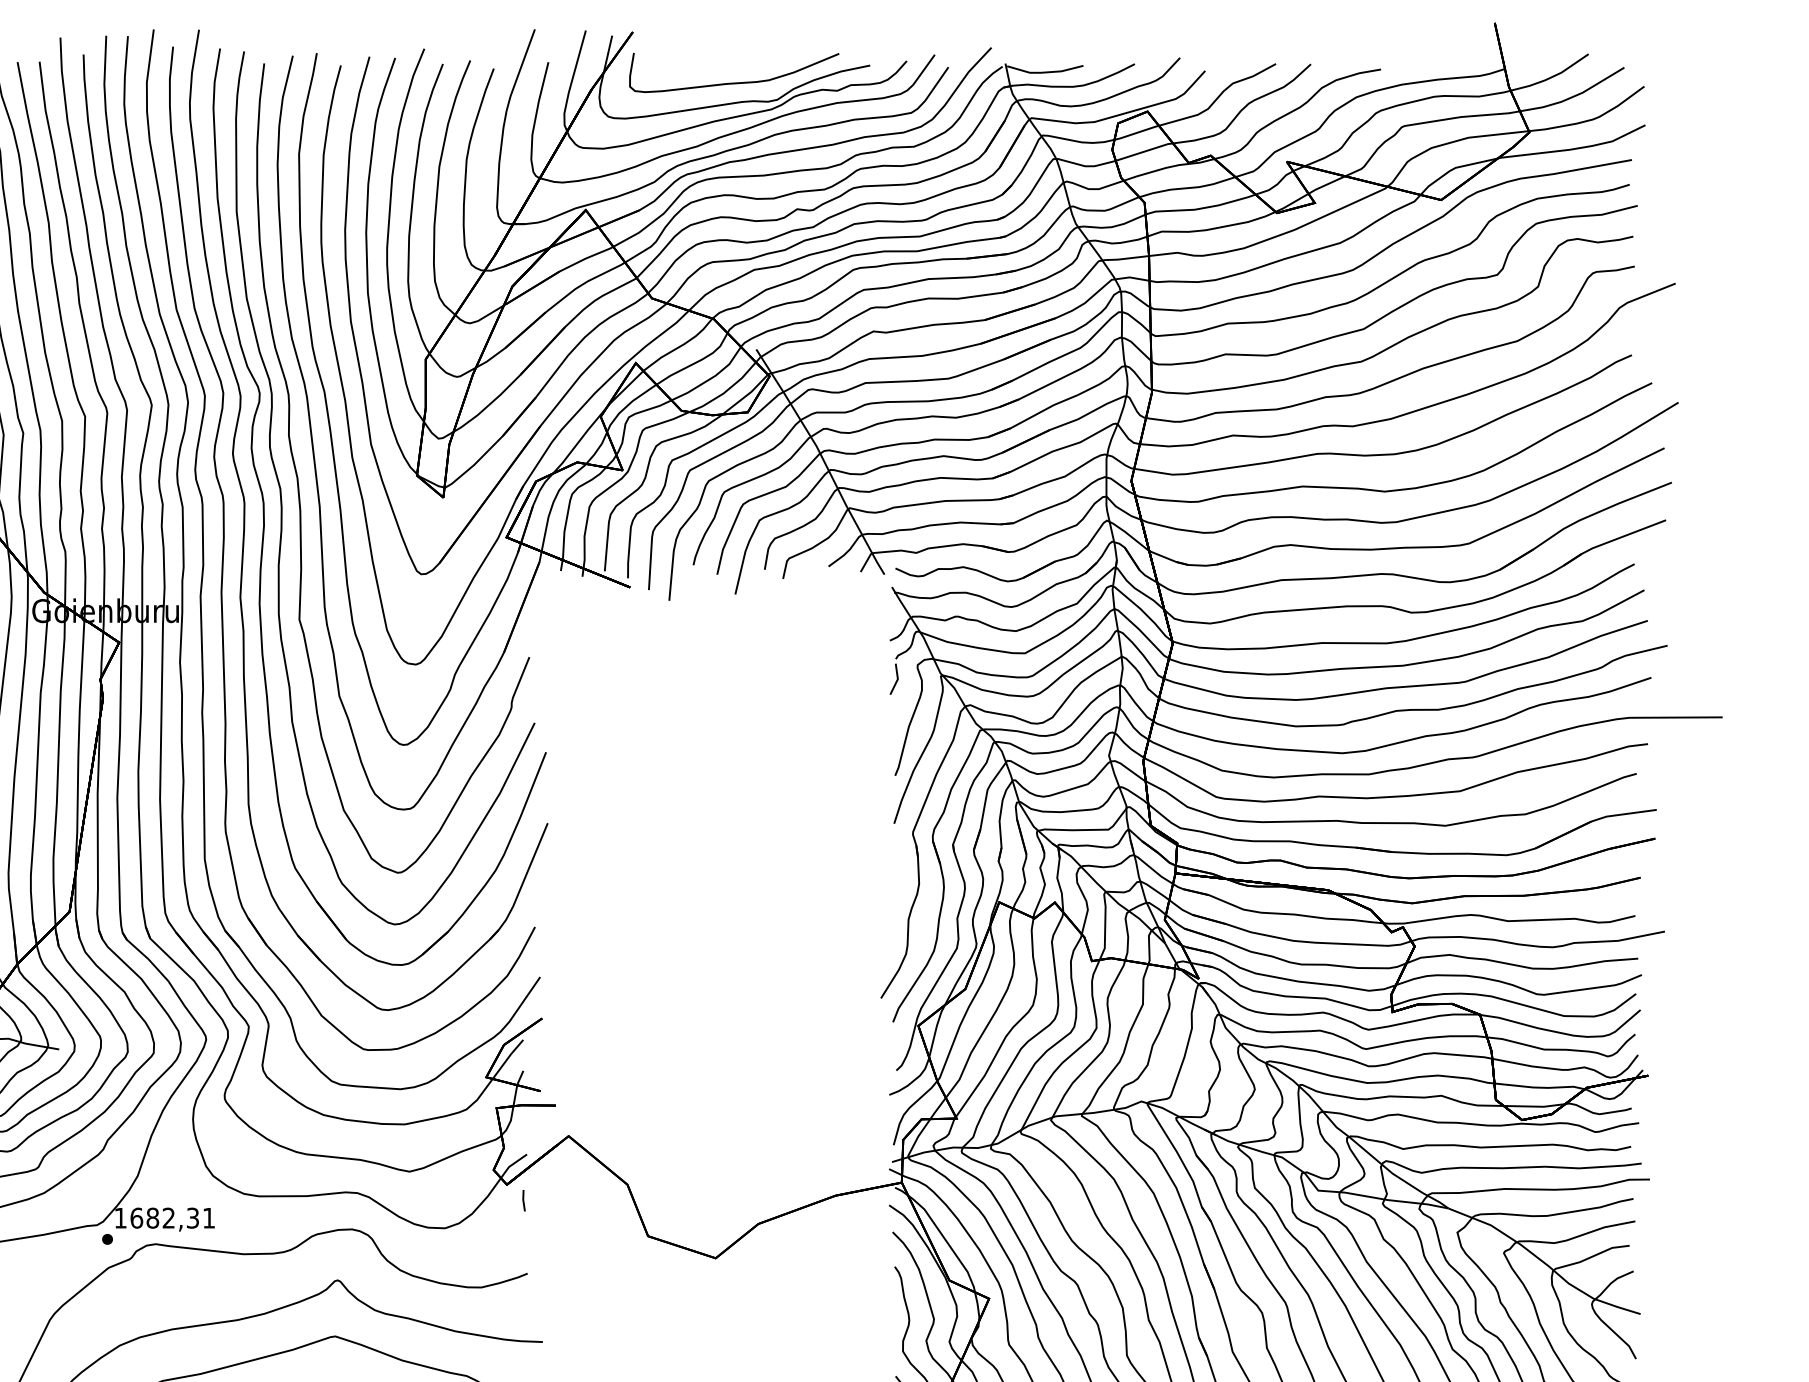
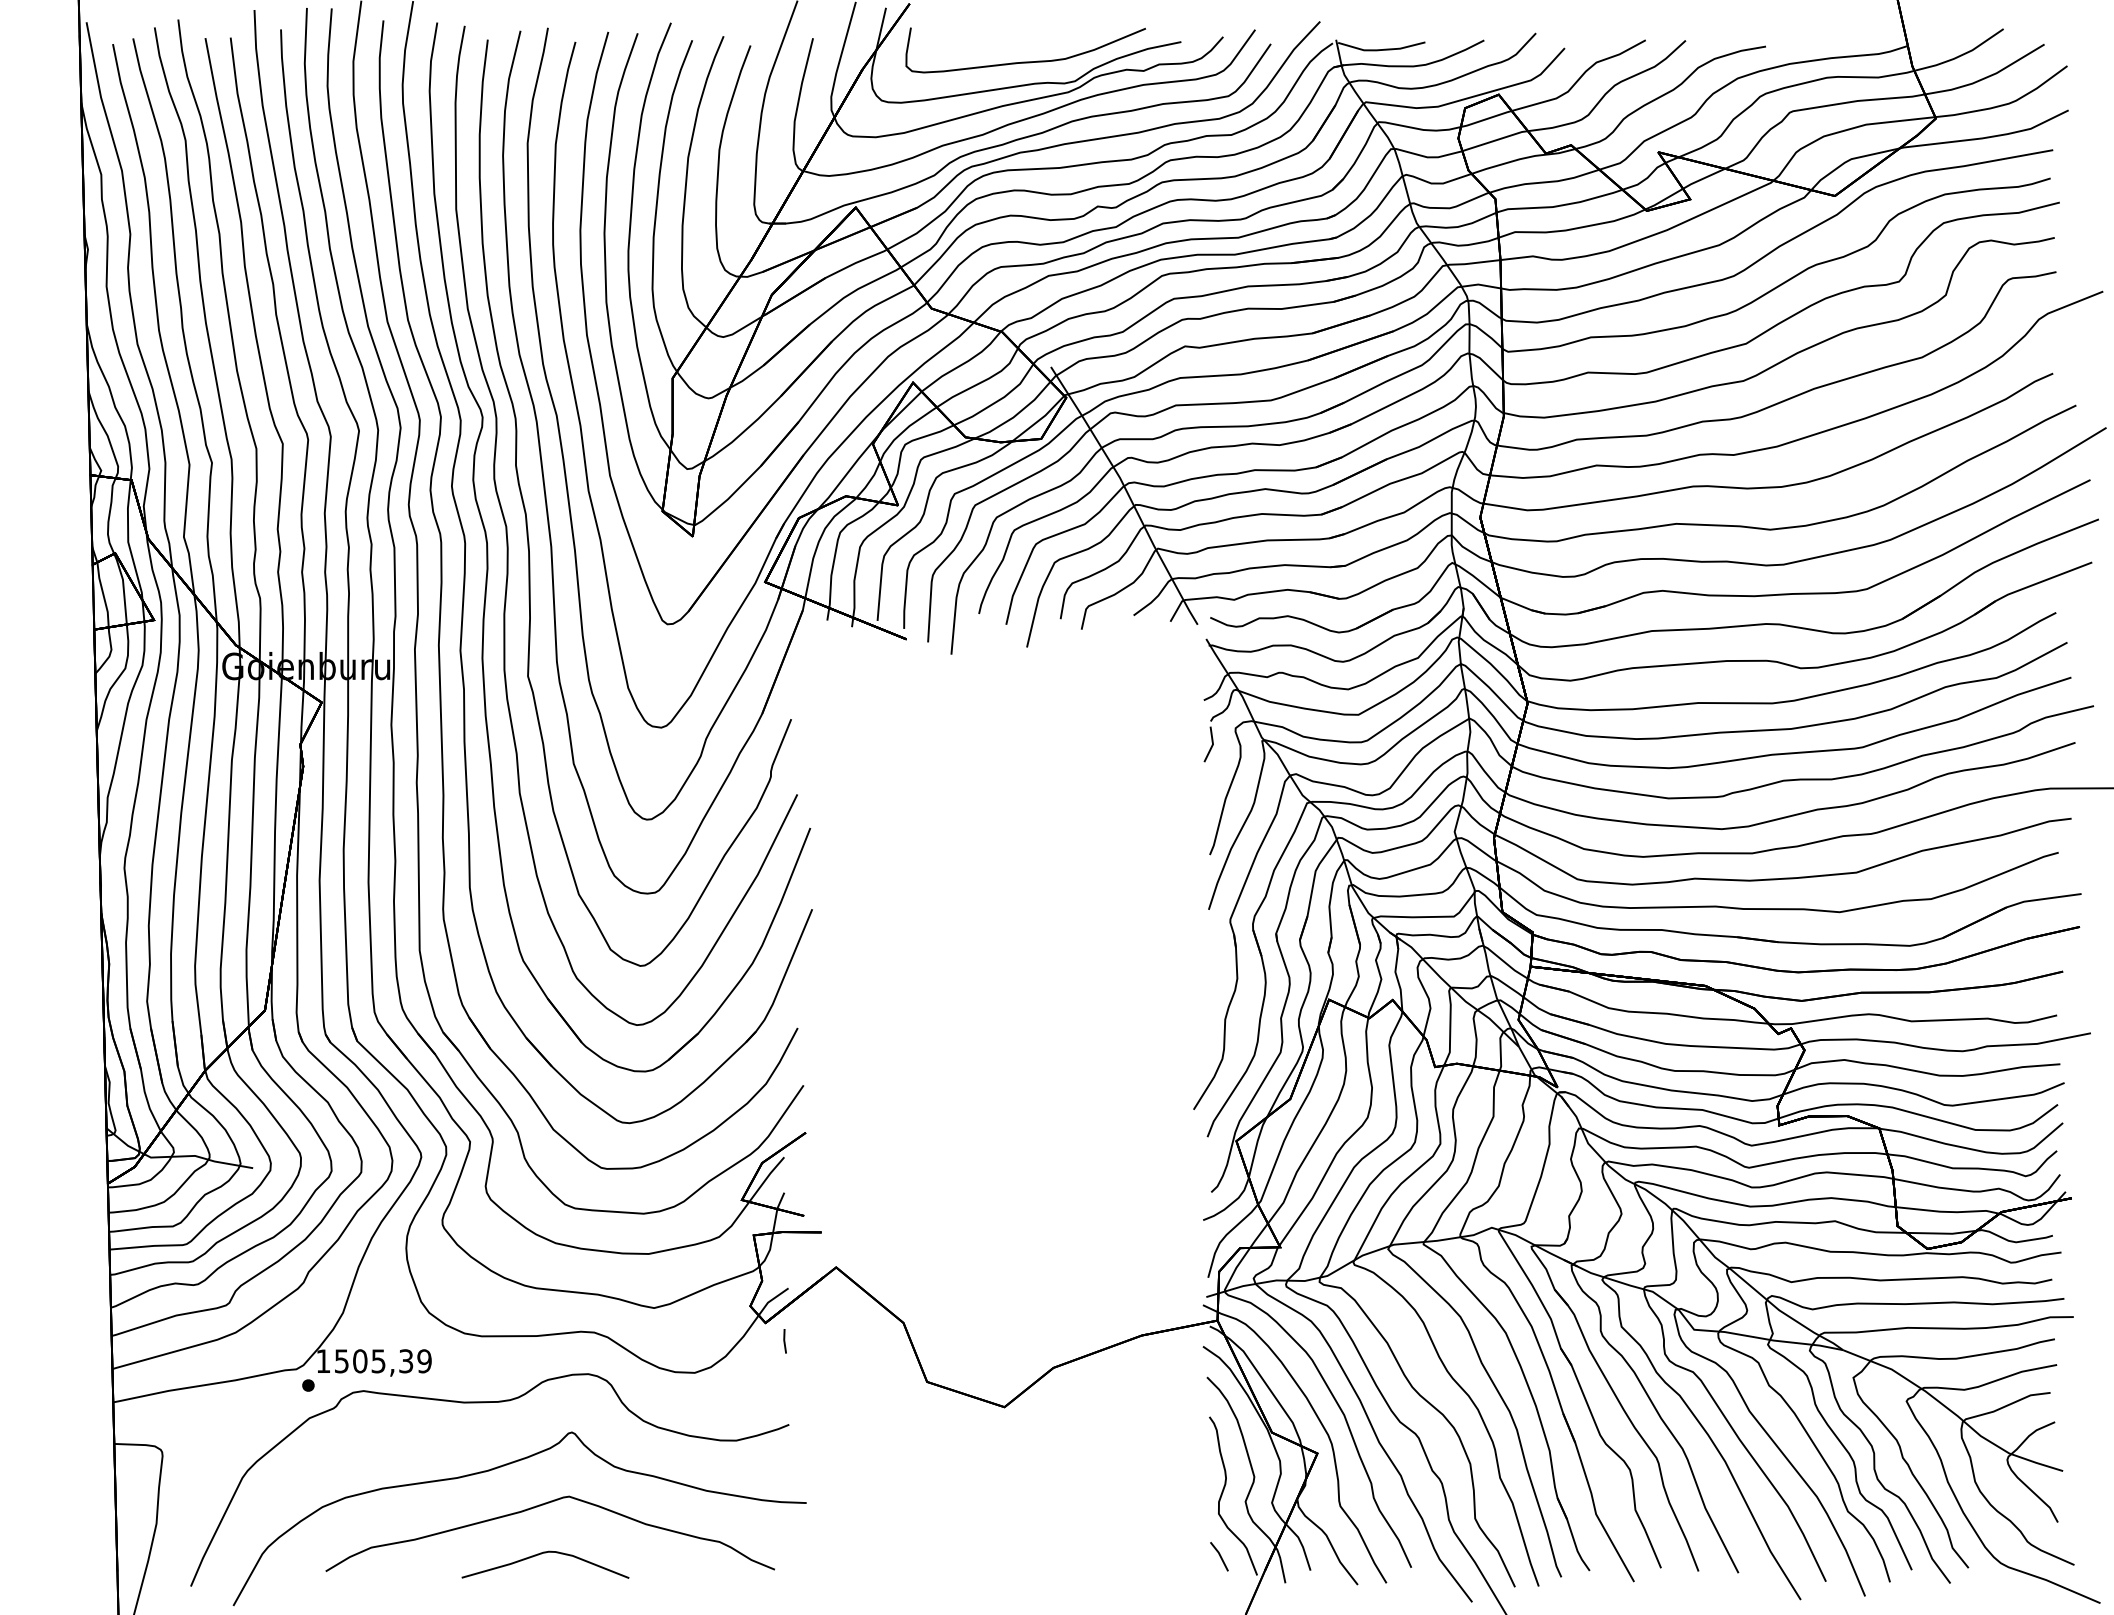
text: (172, 1218) -> (382, 1361), 1682,31 -> 1505,39

